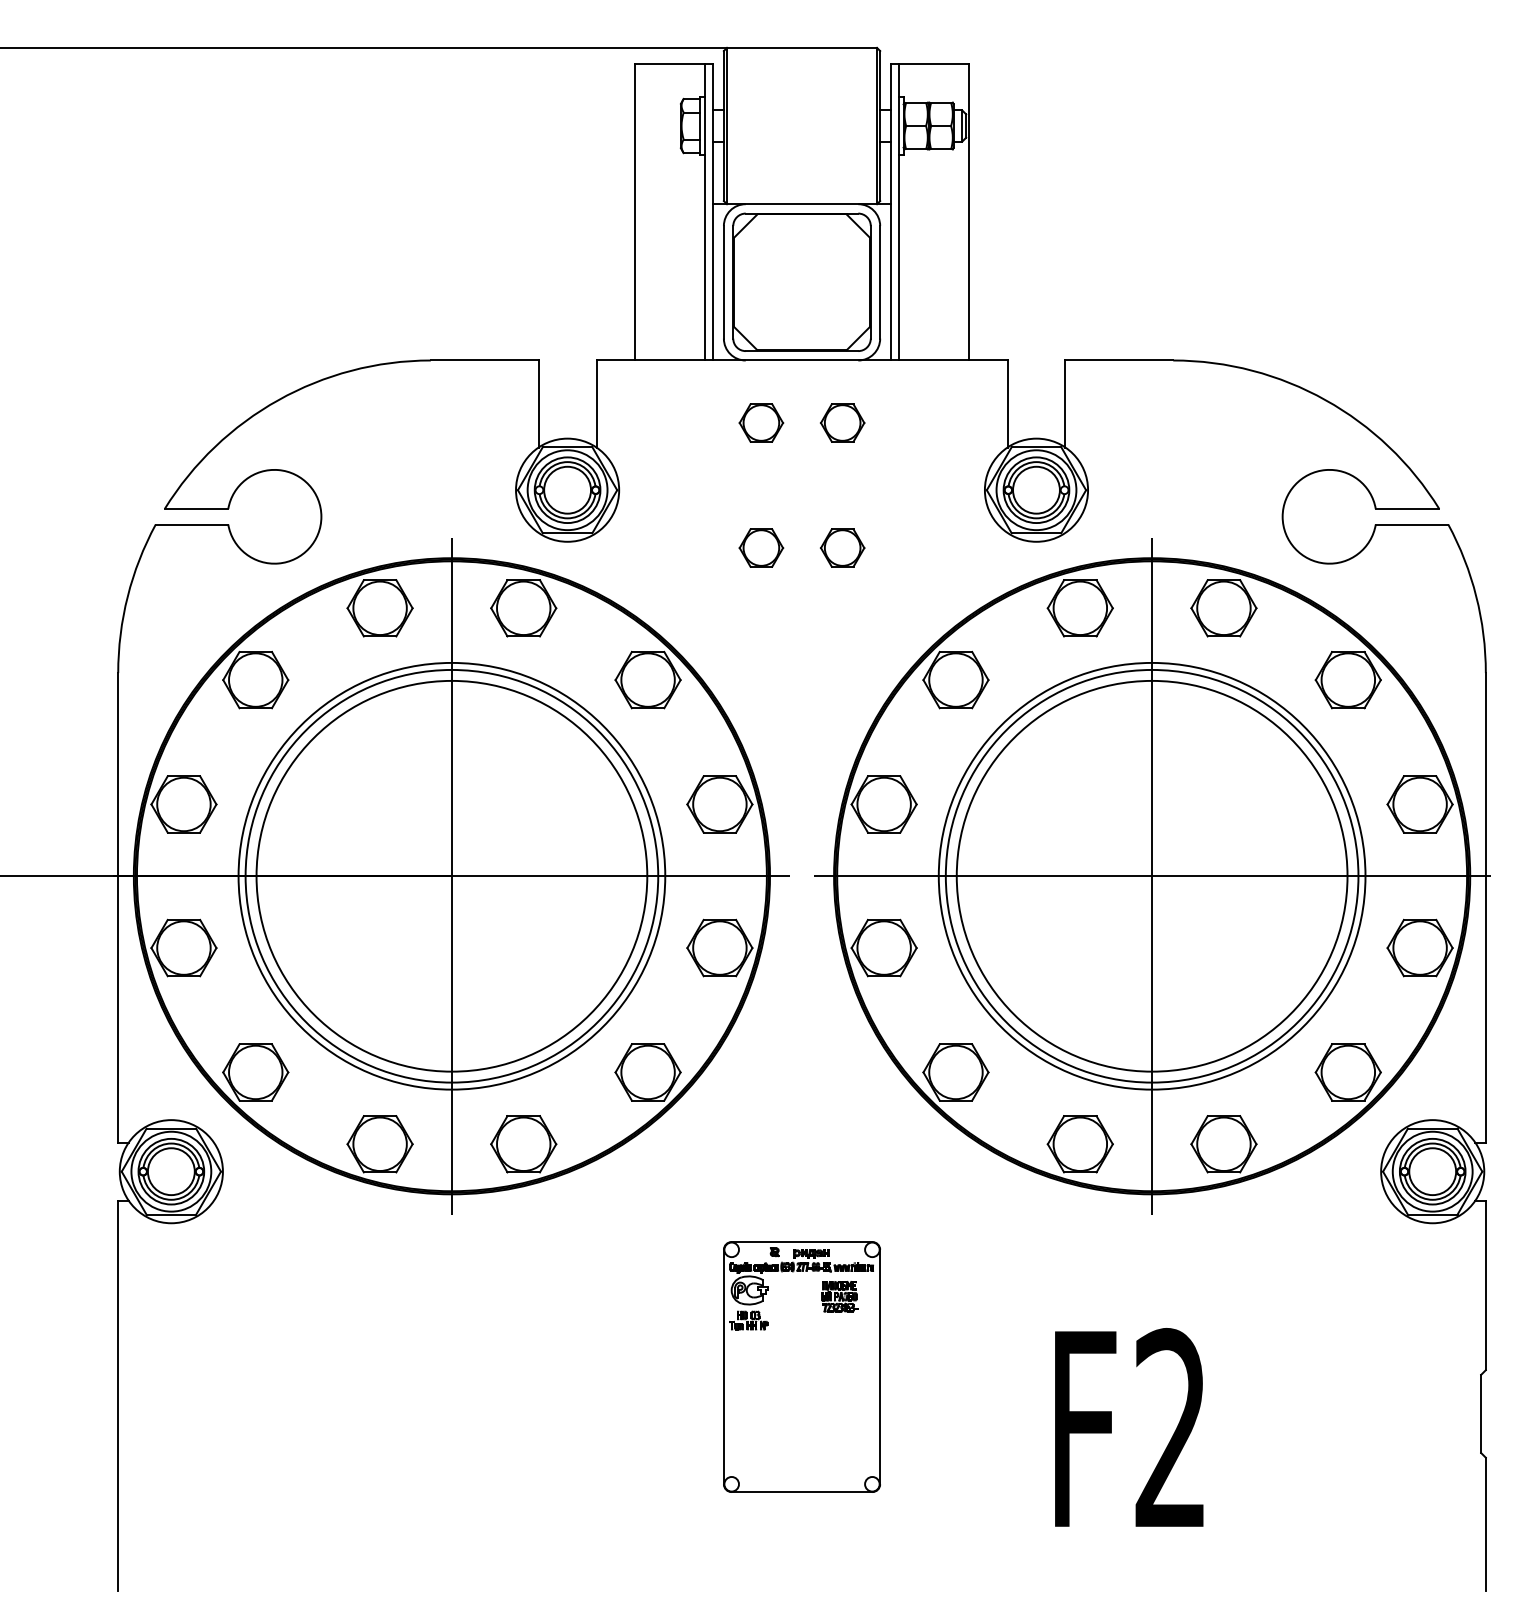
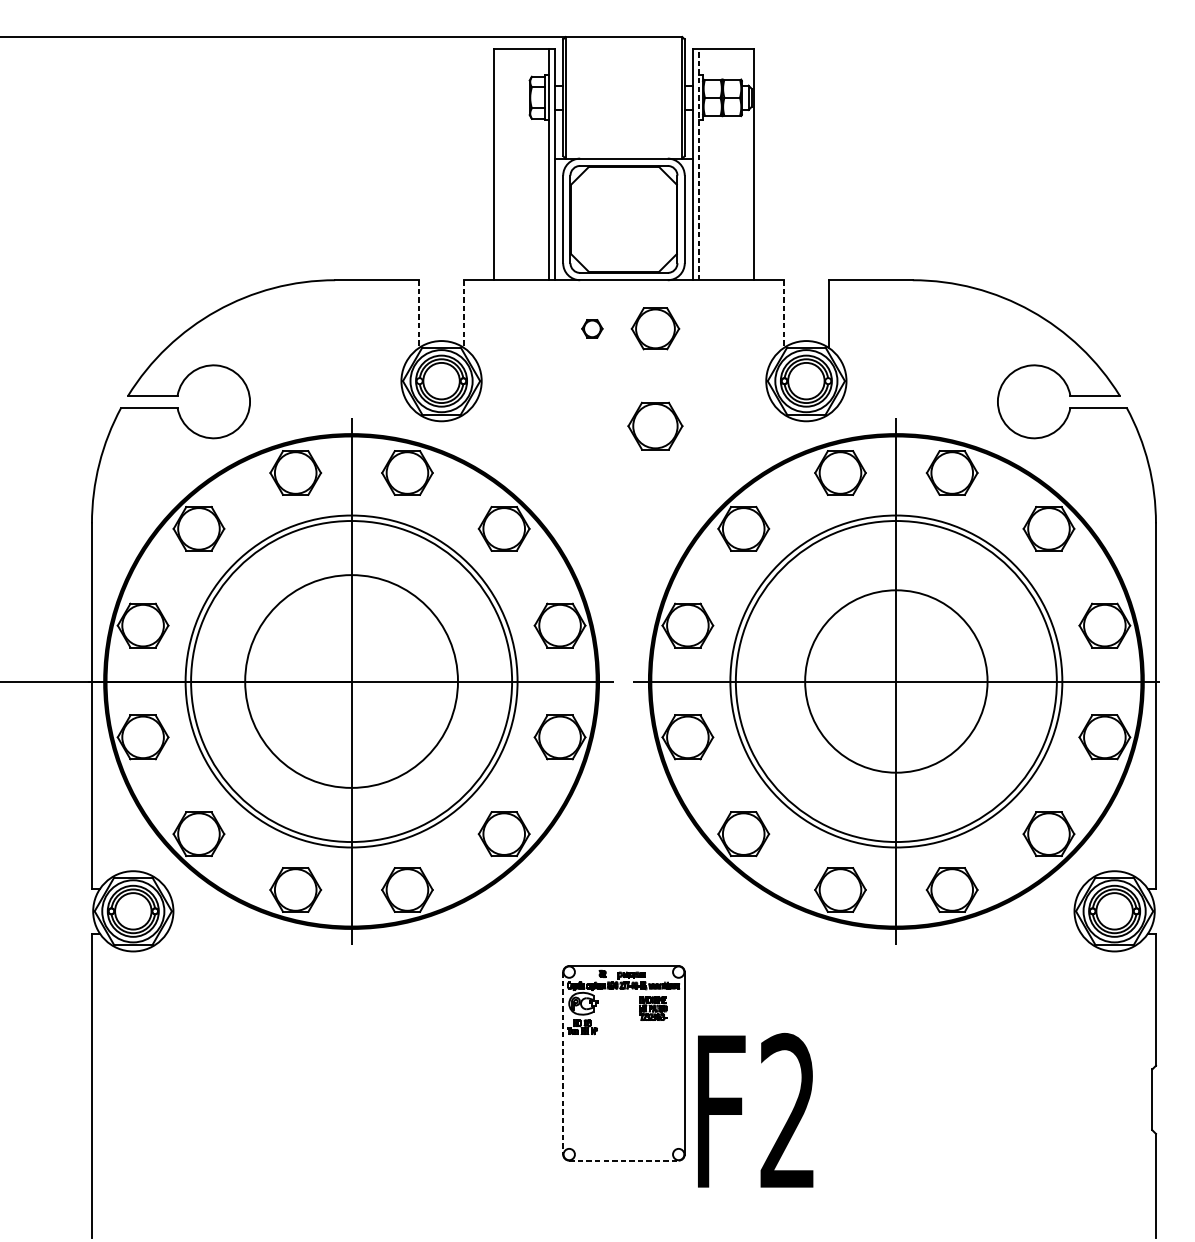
line: (898, 211) -> (699, 164), solid -> dashed
line: (538, 404) -> (418, 314), solid -> dashed
line: (596, 404) -> (464, 314), solid -> dashed
line: (1007, 404) -> (783, 314), solid -> dashed
part: (761, 422) -> (592, 328), size x0.6
part: (842, 422) -> (655, 328), size x1.4
part: (761, 547) -> (592, 425), removed
part: (842, 547) -> (655, 425), size x1.6
circle: (451, 875) -> (351, 680), size x0.7
circle: (1151, 875) -> (895, 680), size x0.6
line: (723, 1367) -> (562, 1063), solid -> dashed
text: (1129, 1427) -> (755, 1110), moved
line: (802, 1492) -> (624, 1160), solid -> dashed

